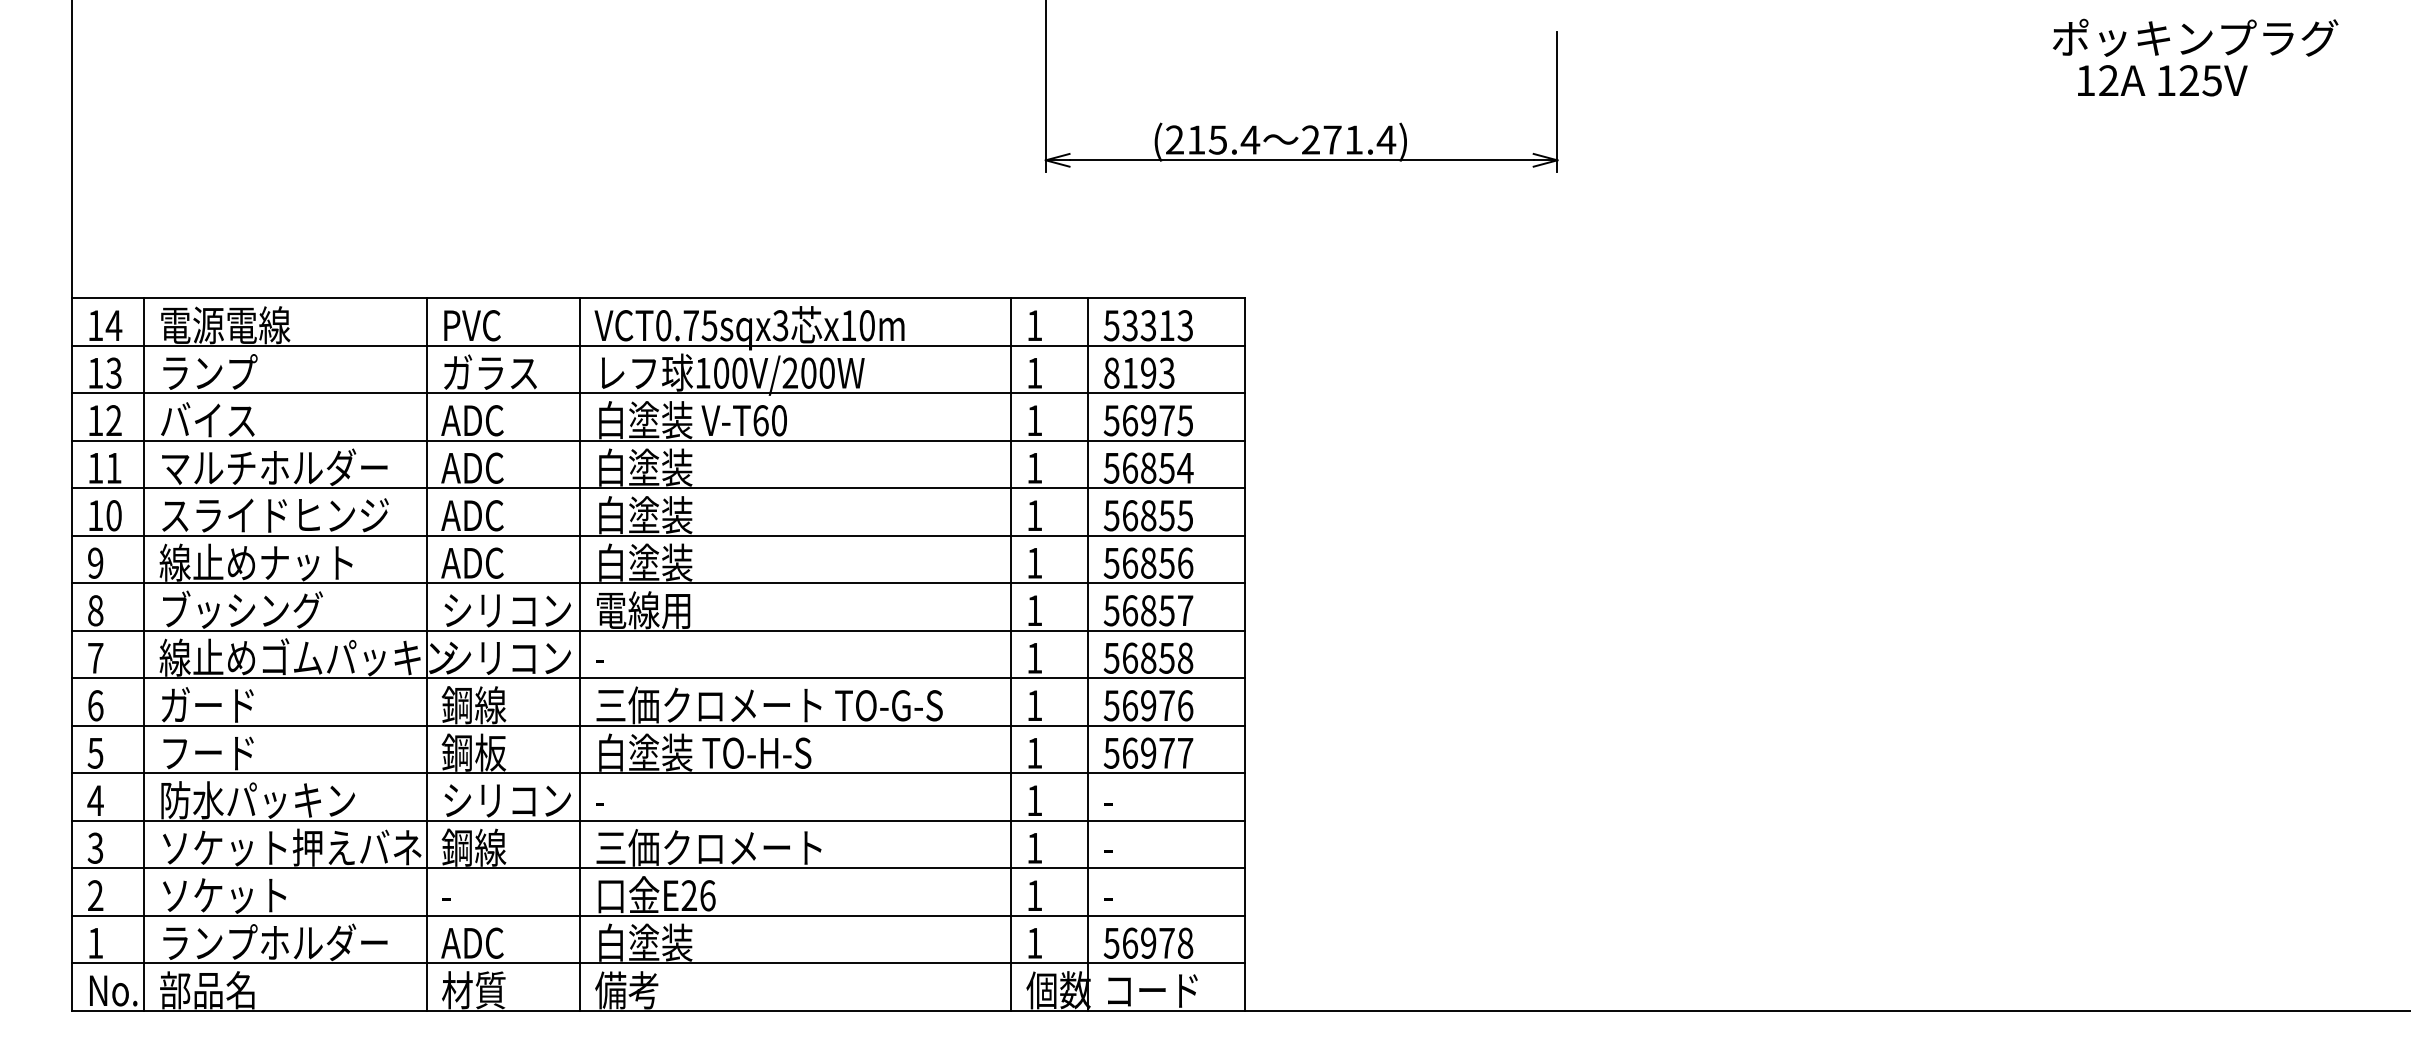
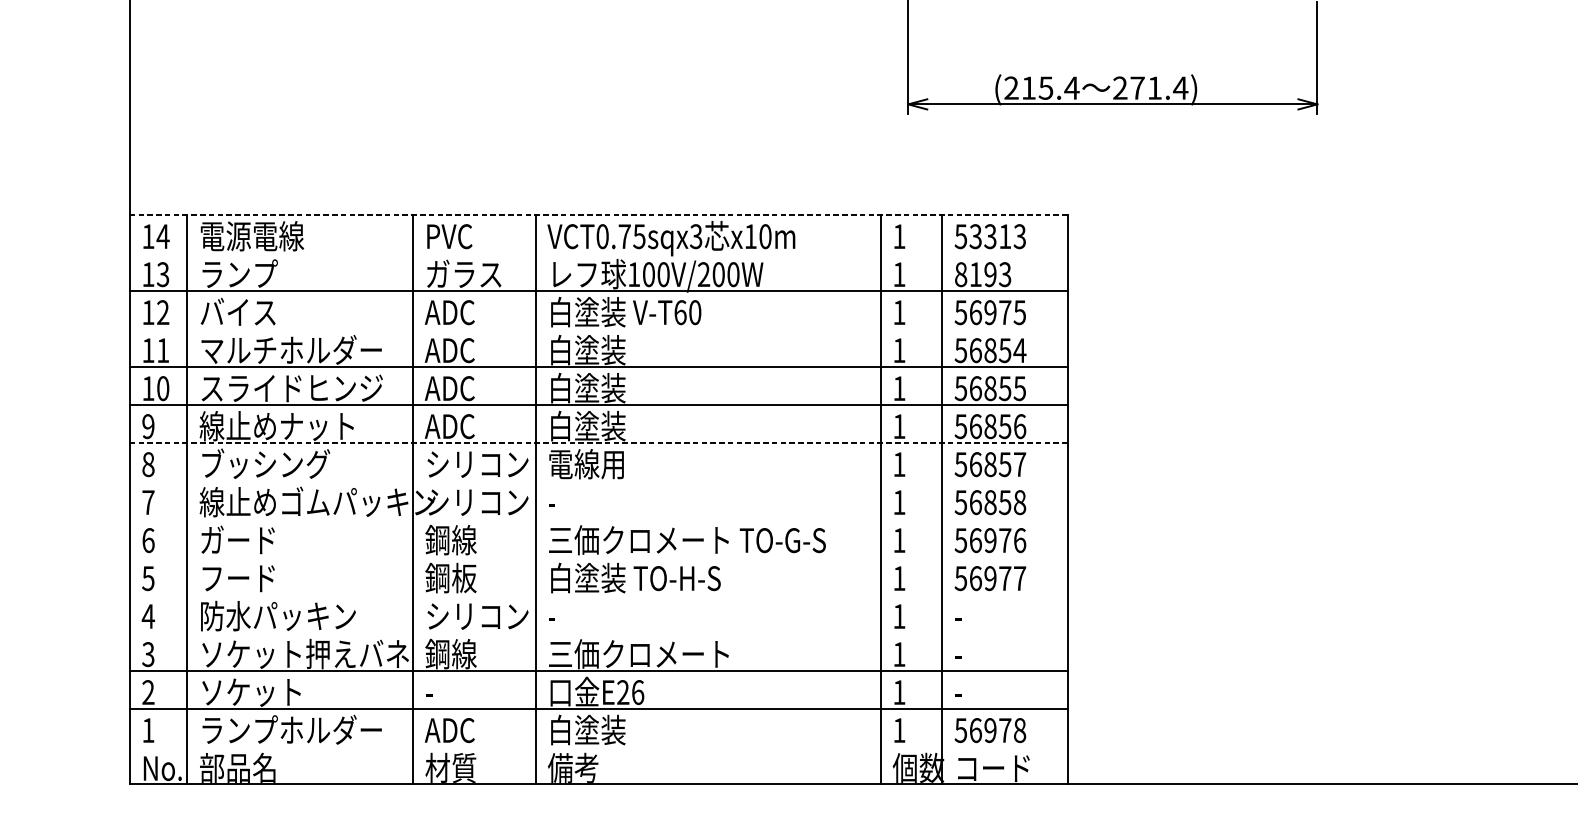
line: (658, 298) -> (598, 214), solid -> dashed
line: (658, 345) -> (598, 252), removed
line: (658, 440) -> (598, 328), removed
line: (658, 583) -> (598, 442), solid -> dashed
line: (658, 630) -> (598, 480), removed
line: (658, 678) -> (598, 518), removed
line: (658, 725) -> (598, 556), removed
line: (658, 773) -> (598, 594), removed
line: (658, 820) -> (598, 632), removed
line: (658, 963) -> (598, 746), removed

